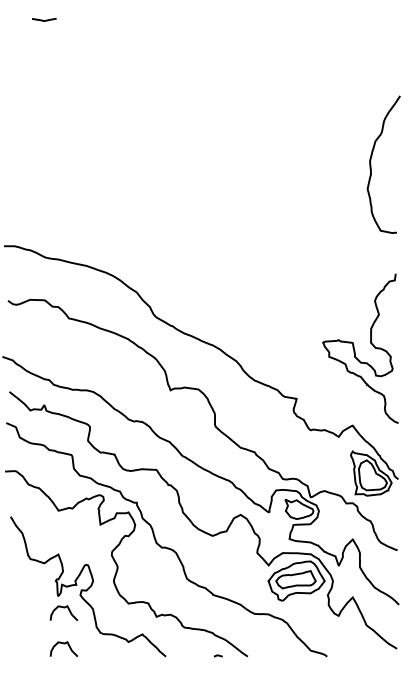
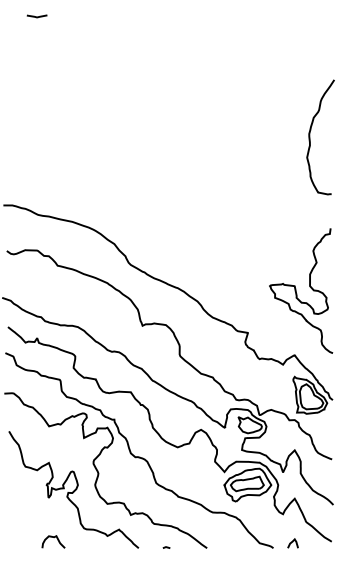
curve: (63, 608) -> (53, 508), removed
curve: (350, 649) -> (292, 542), added
line: (217, 655) -> (165, 547), moved

